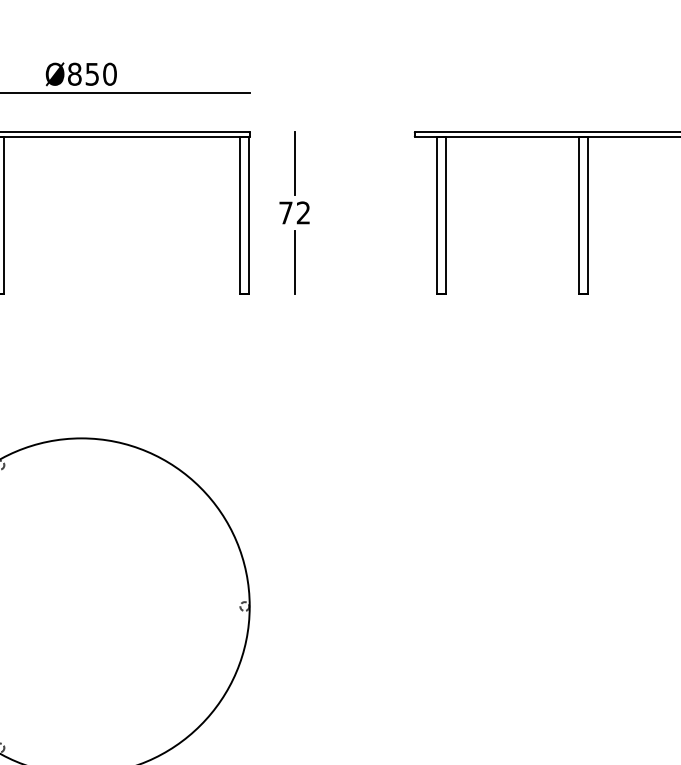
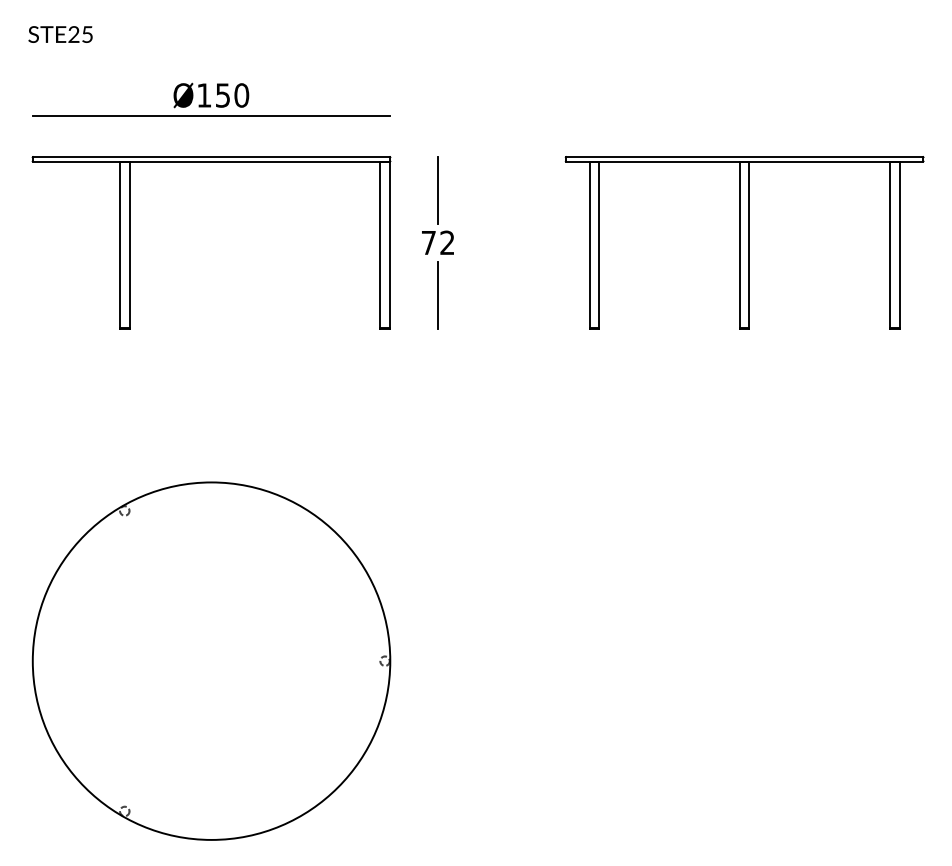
text: (74, 74) -> (204, 95), Ø850 -> Ø150

